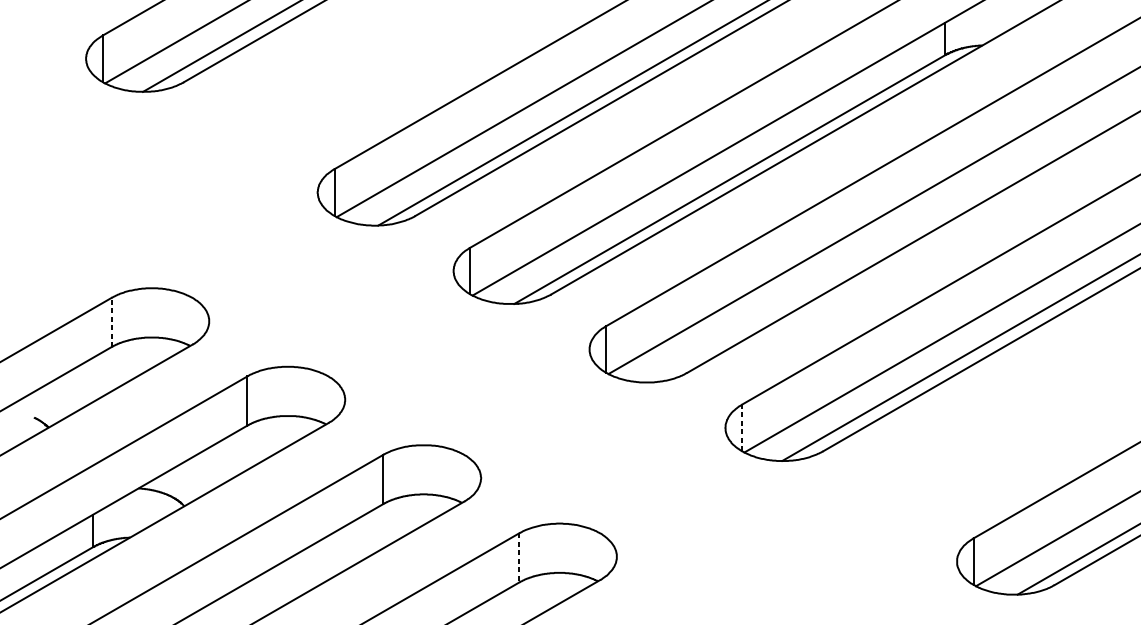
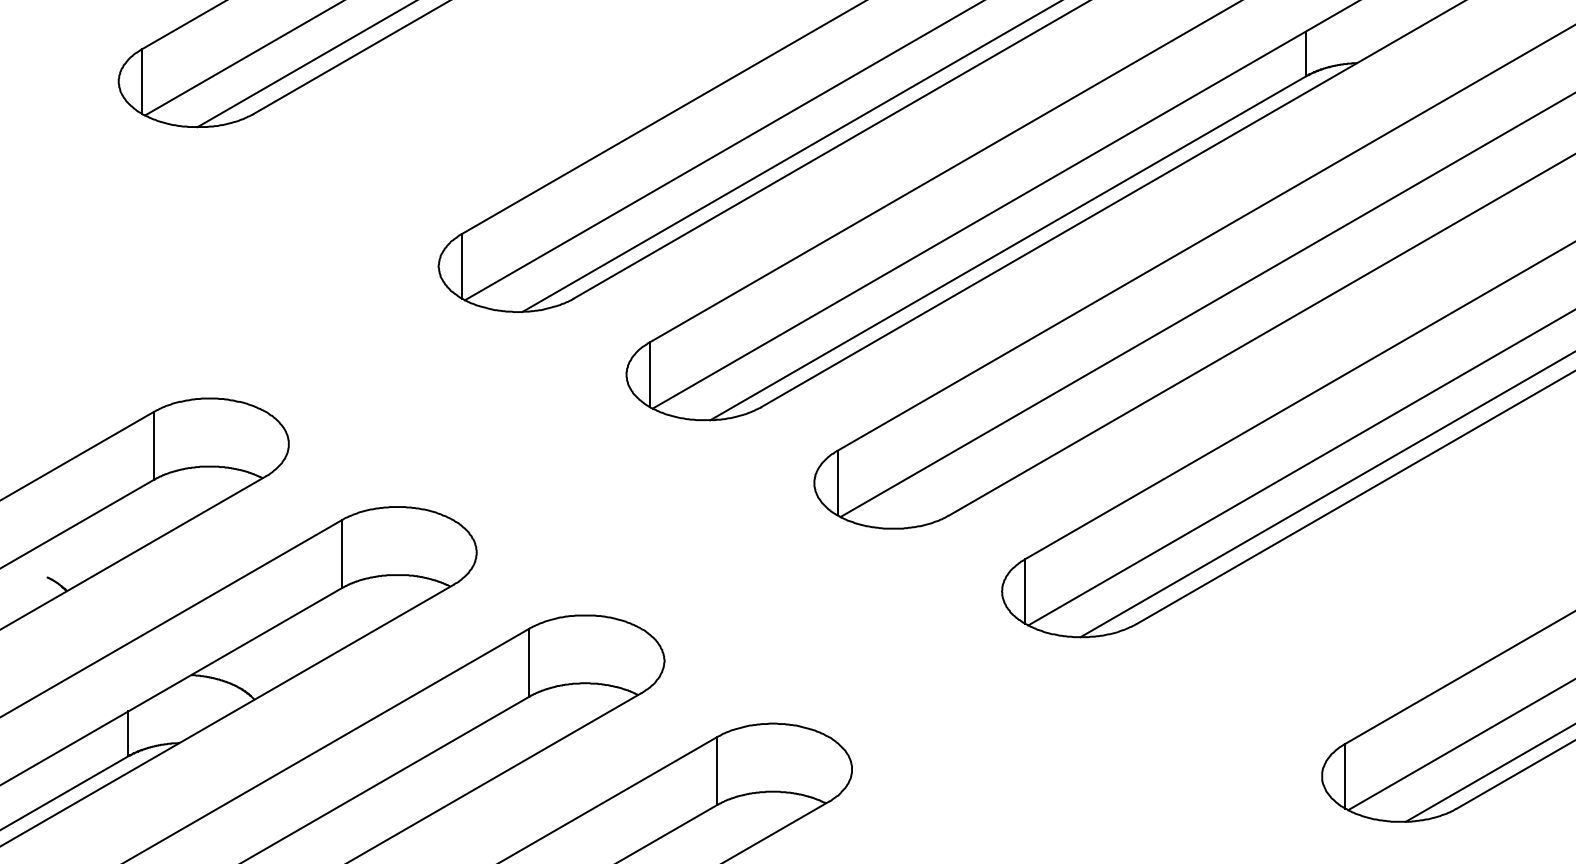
line: (111, 322) -> (153, 445), dashed -> solid
line: (742, 427) -> (1025, 591), dashed -> solid
line: (519, 558) -> (717, 771), dashed -> solid

